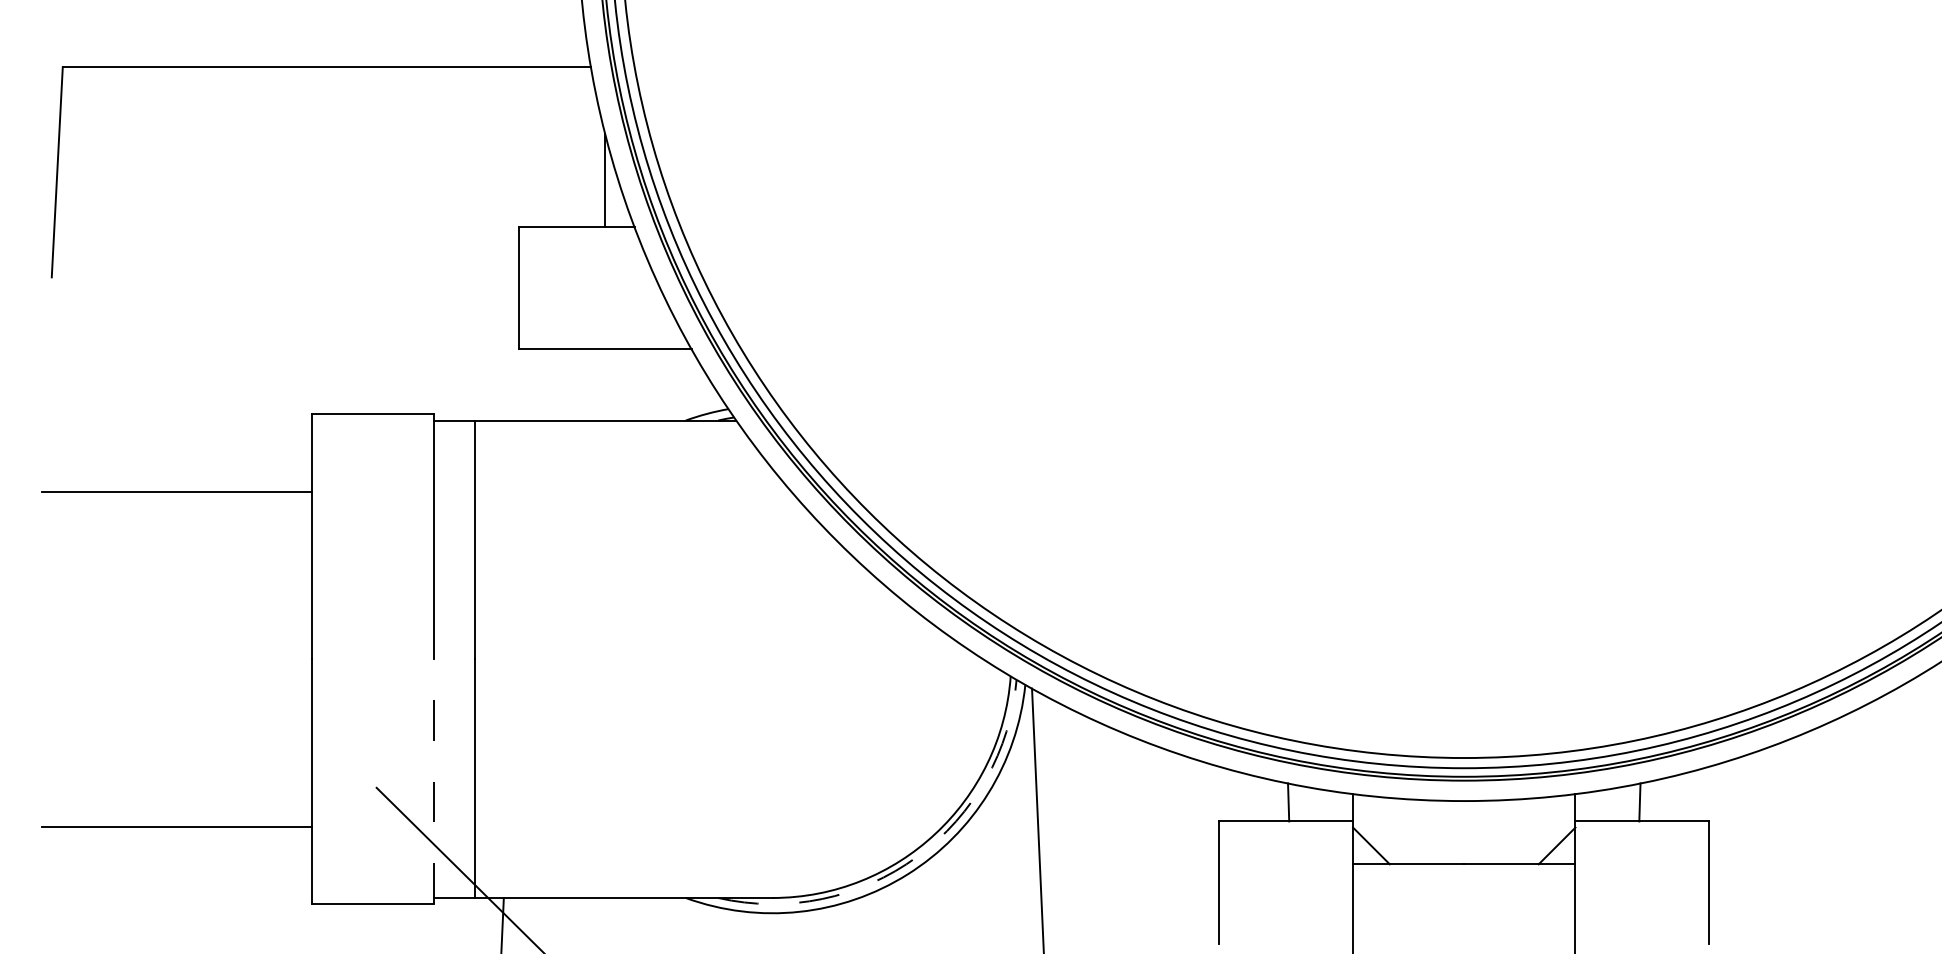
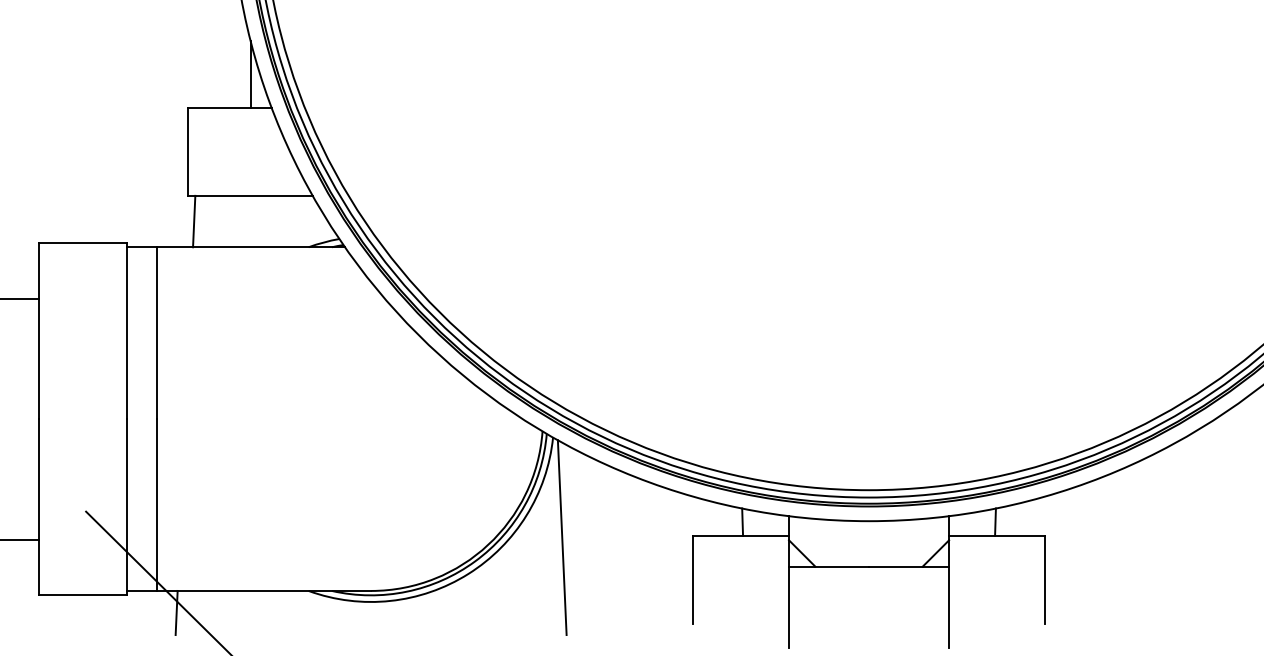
line: (526, 384) -> (193, 221), added
line: (433, 781) -> (127, 507), dashed -> solid
arc: (917, 856) -> (475, 561), dashed -> solid

